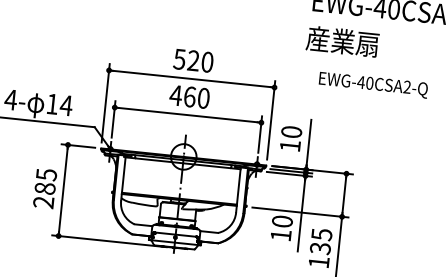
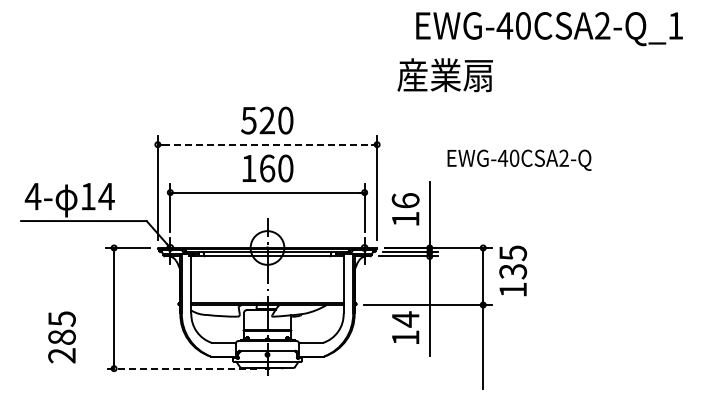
text: (342, 41) -> (444, 75), moved
line: (191, 78) -> (267, 144), solid -> dashed
text: (373, 84) -> (519, 159), moved
text: (175, 95) -> (248, 168), 460 -> 160
text: (291, 131) -> (405, 200), 10 -> 16
text: (44, 188) -> (61, 337), moved
text: (282, 221) -> (405, 319), 10 -> 14
line: (109, 241) -> (181, 368), solid -> dashed
text: (320, 247) -> (513, 270), moved

